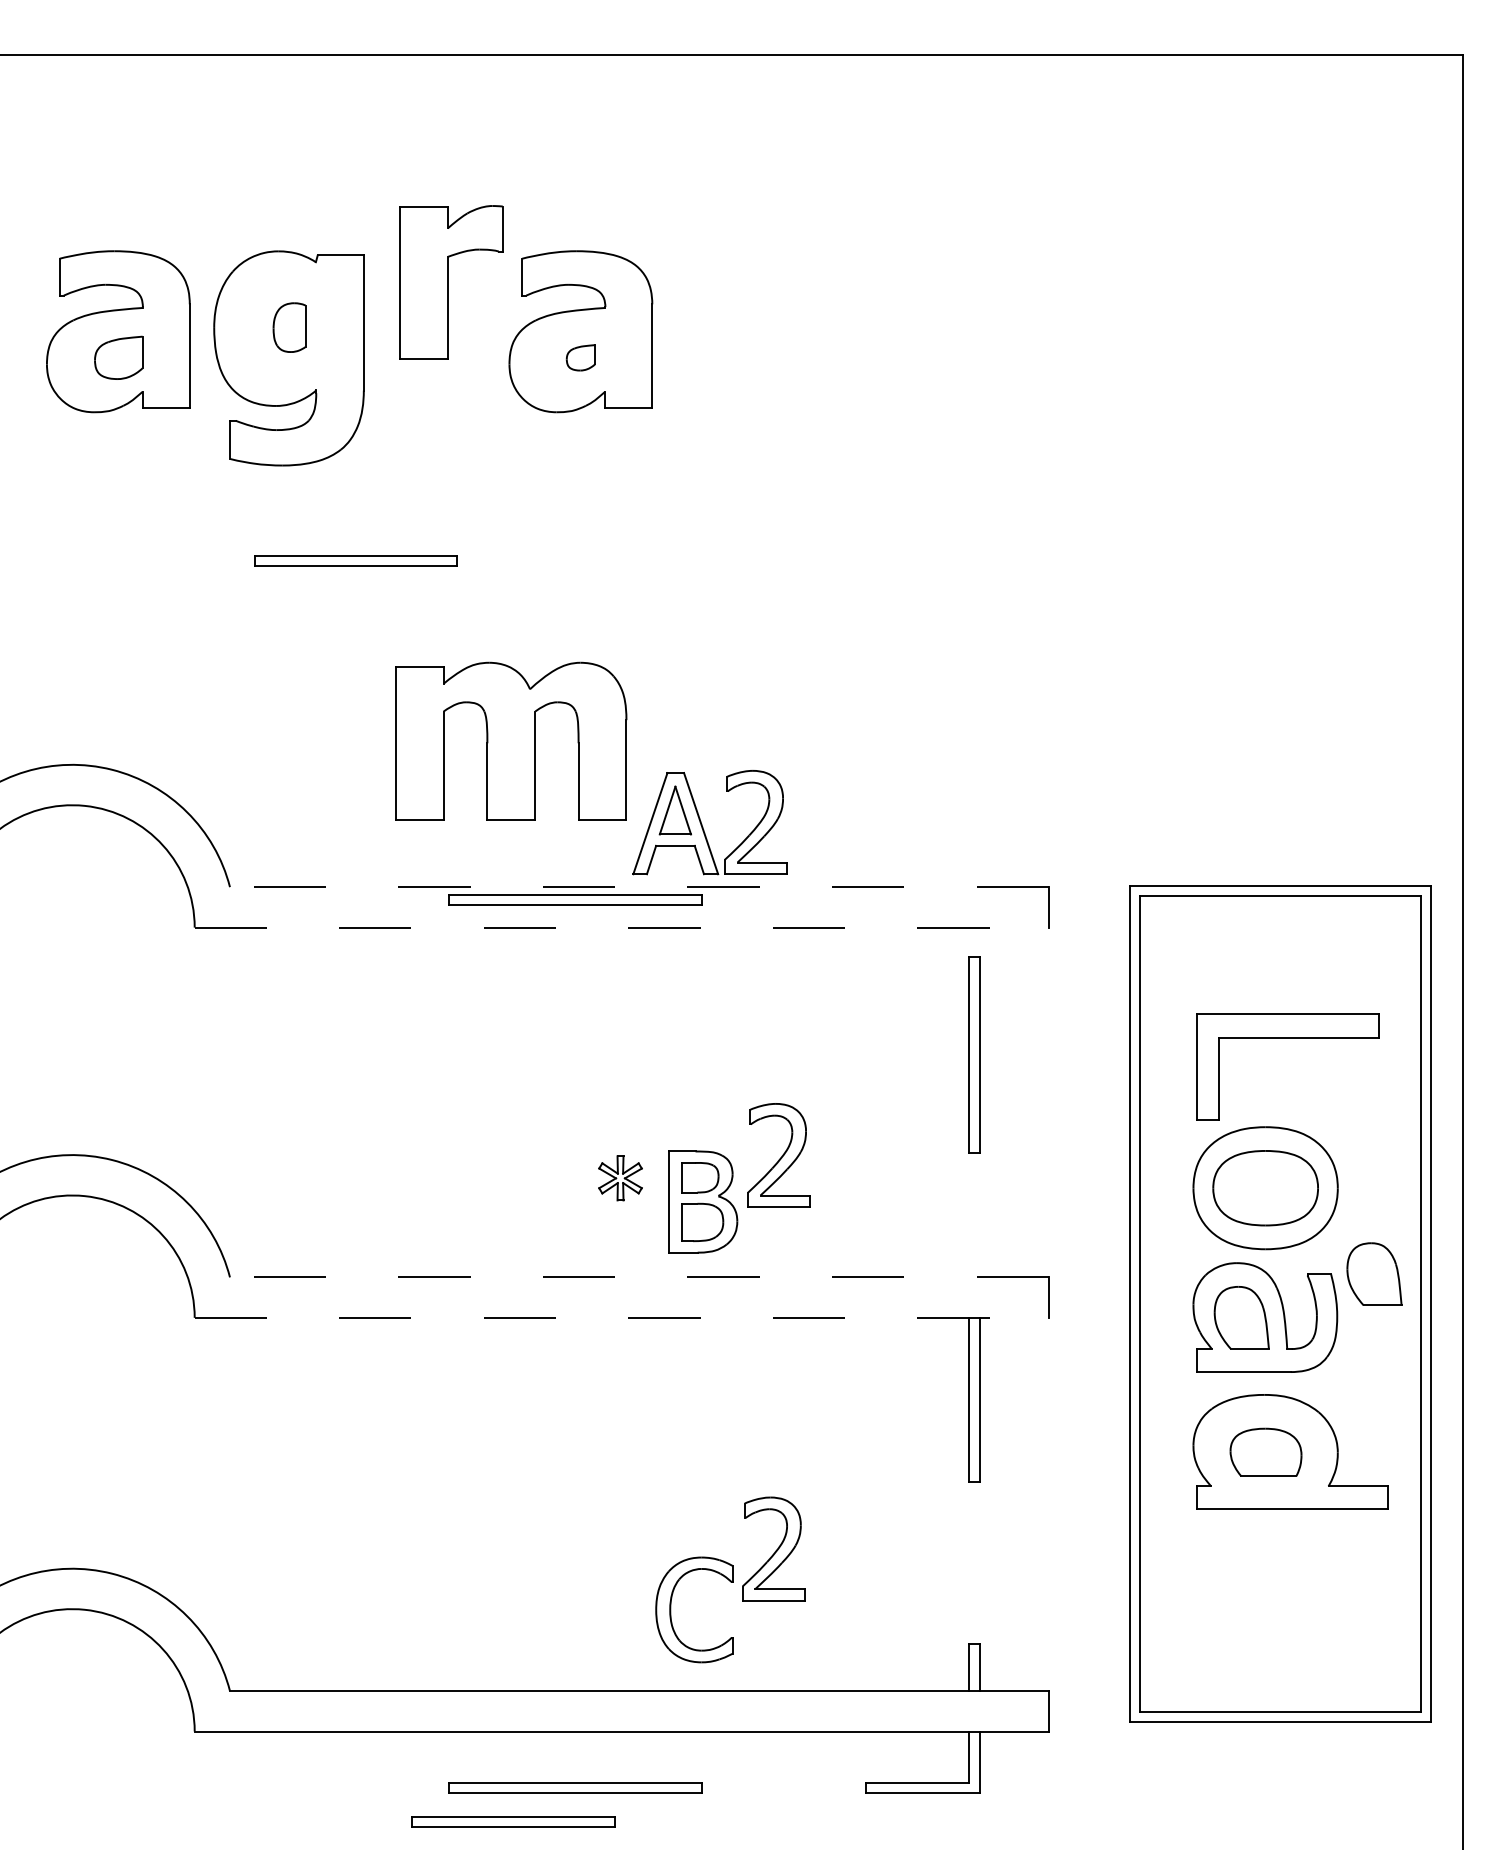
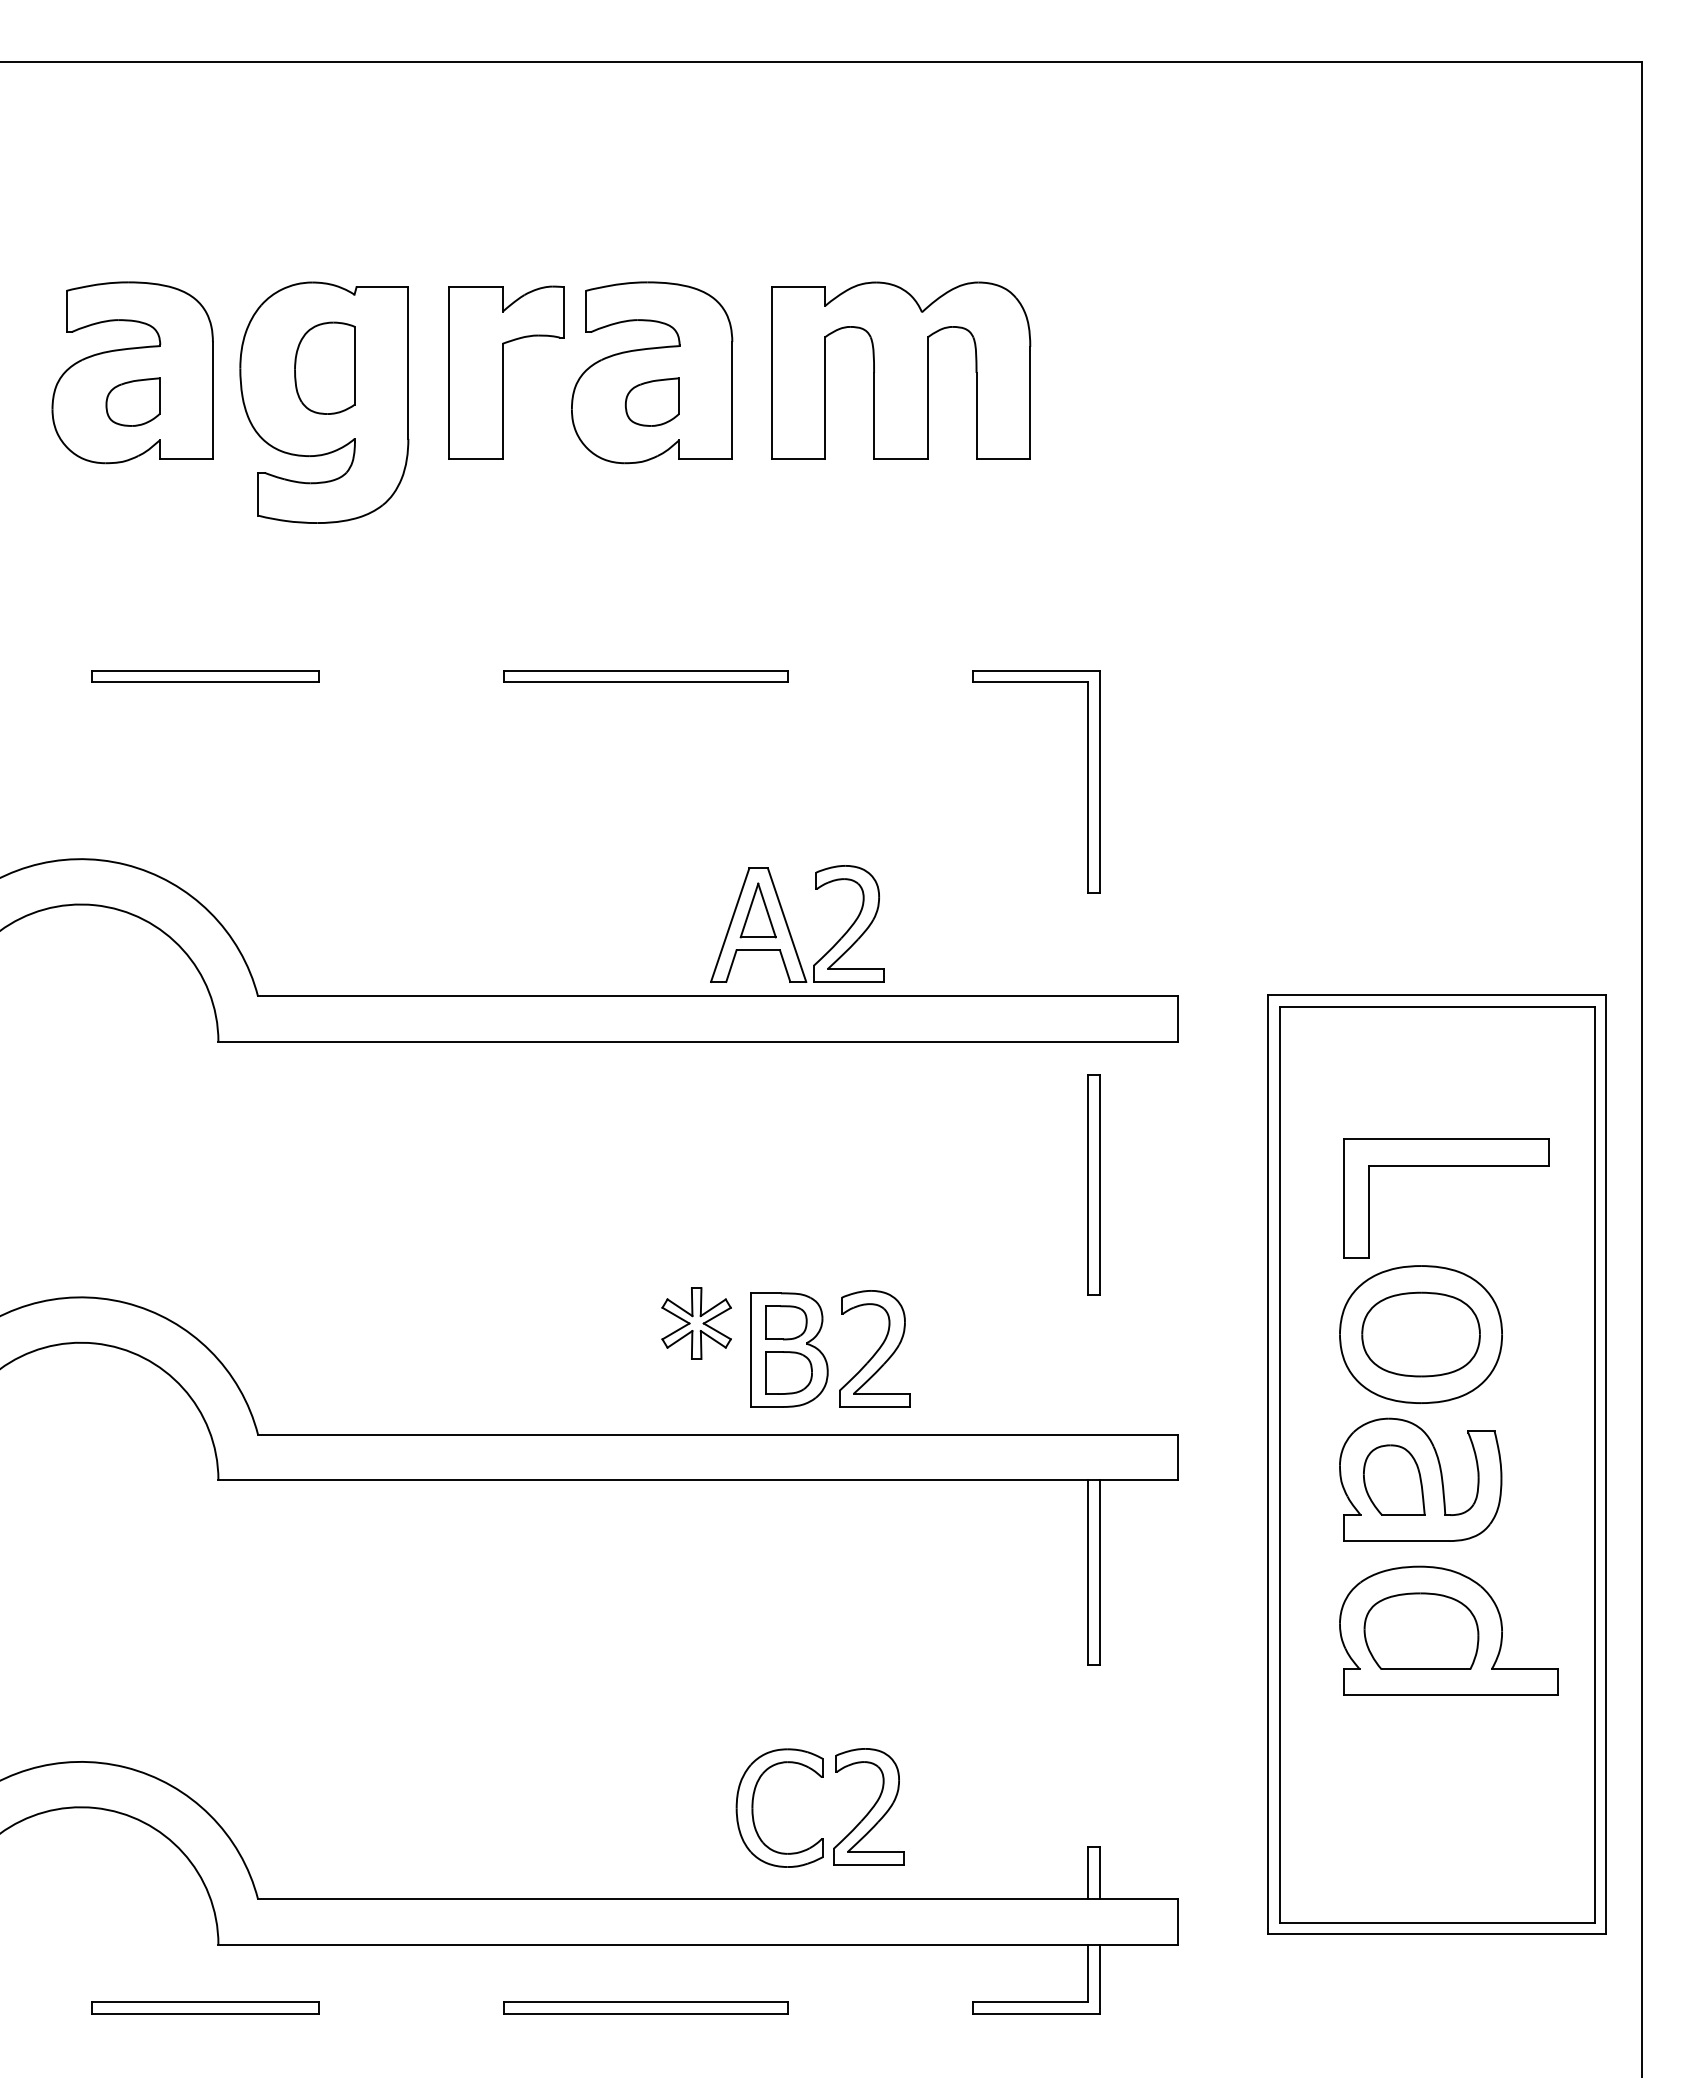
part: (451, 282) -> (506, 372), moved
part: (289, 327) -> (324, 367), size x1.67
part: (580, 357) -> (651, 401), size x1.67
part: (355, 561) -> (205, 676), moved
part: (968, 695) -> (1087, 781), added
part: (511, 741) -> (901, 370), moved
line: (639, 887) -> (717, 996), dashed -> solid
part: (575, 900) -> (645, 676), moved
line: (621, 927) -> (697, 1041), dashed -> solid
part: (778, 1155) -> (874, 1348), moved
part: (620, 1178) -> (696, 1323), size x1.43
part: (1374, 1273) -> (1543, 1430), removed
line: (639, 1277) -> (717, 1434), dashed -> solid
line: (621, 1318) -> (697, 1480), dashed -> solid
part: (1266, 1451) -> (1421, 1630), size x1.43
part: (773, 1548) -> (868, 1806), moved
part: (513, 1821) -> (205, 2007), moved

